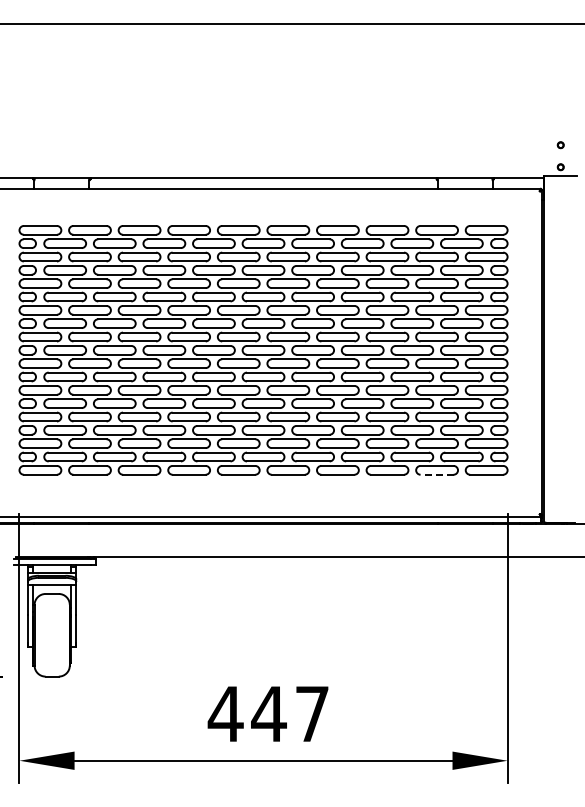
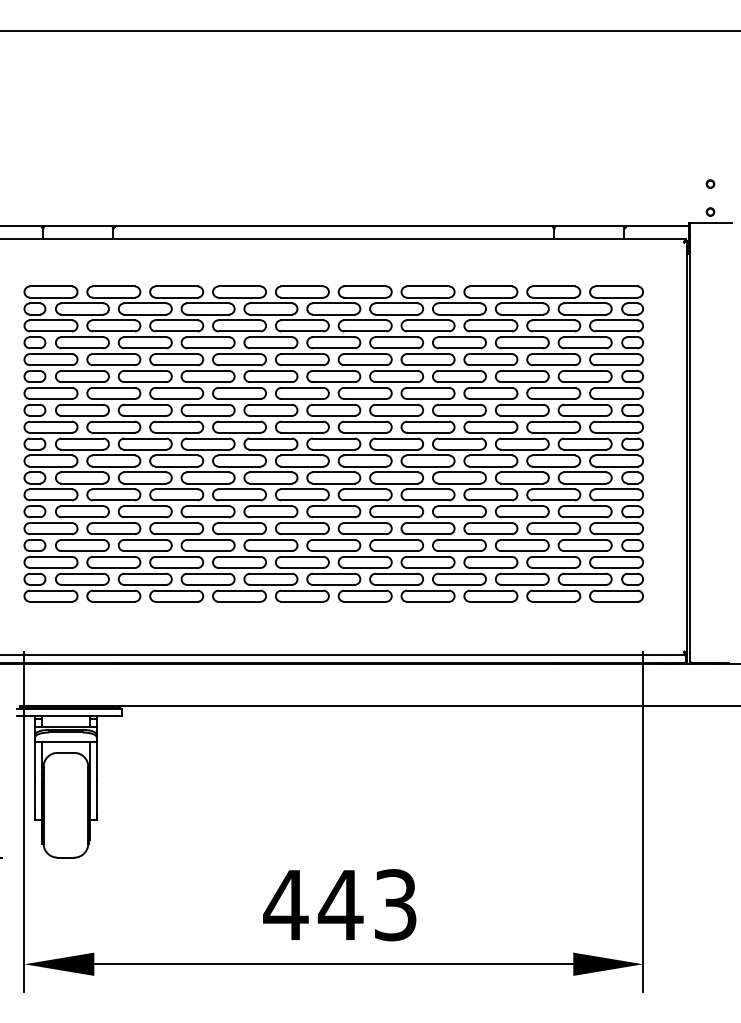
line: (437, 474) -> (554, 601), dashed -> solid
text: (312, 713) -> (395, 904), 447 -> 443

